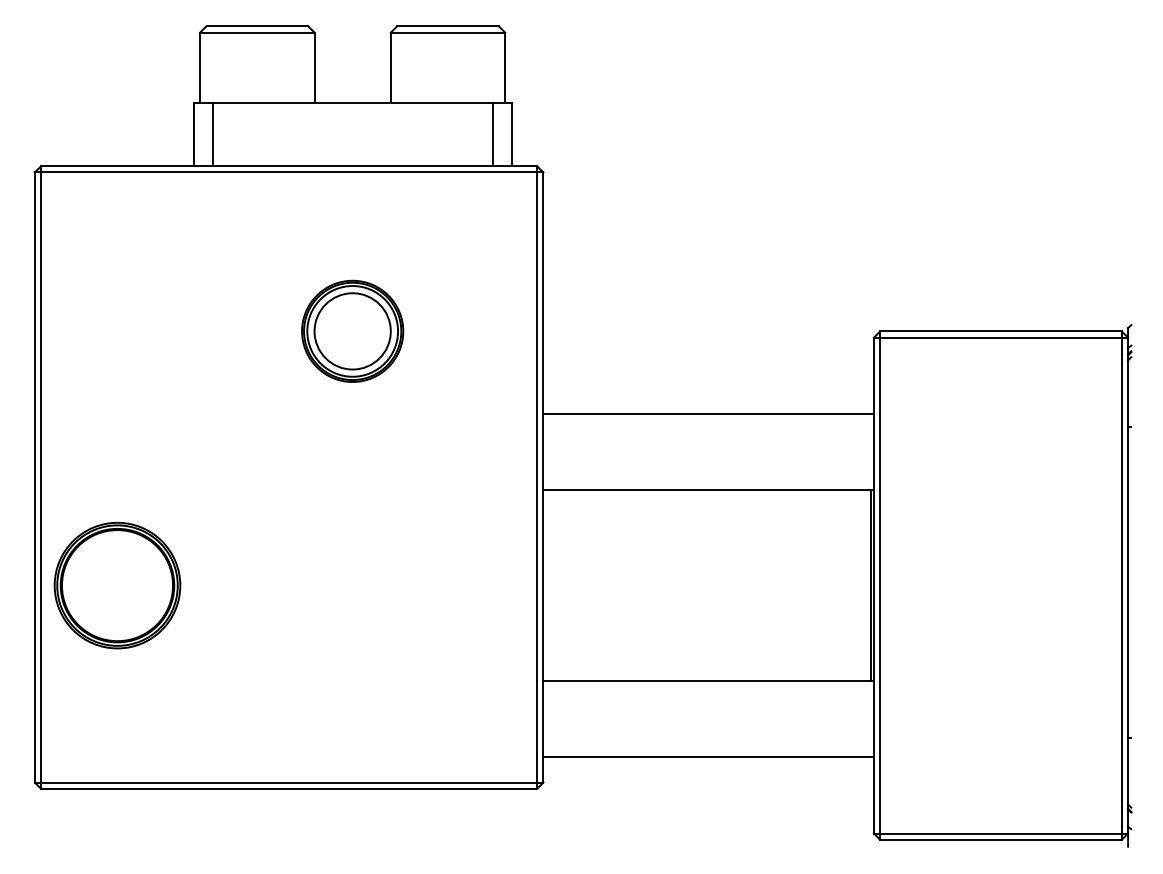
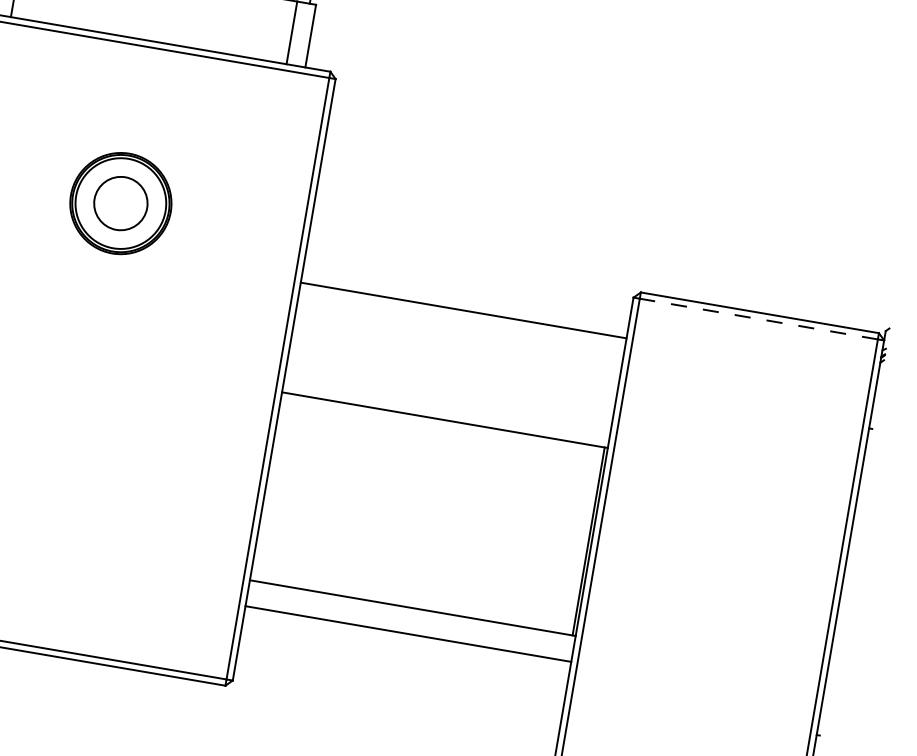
circle: (352, 331) -> (120, 203), size x0.7
line: (1000, 337) -> (758, 318), solid -> dashed
line: (708, 414) -> (463, 310), moved
line: (708, 757) -> (408, 634), moved

